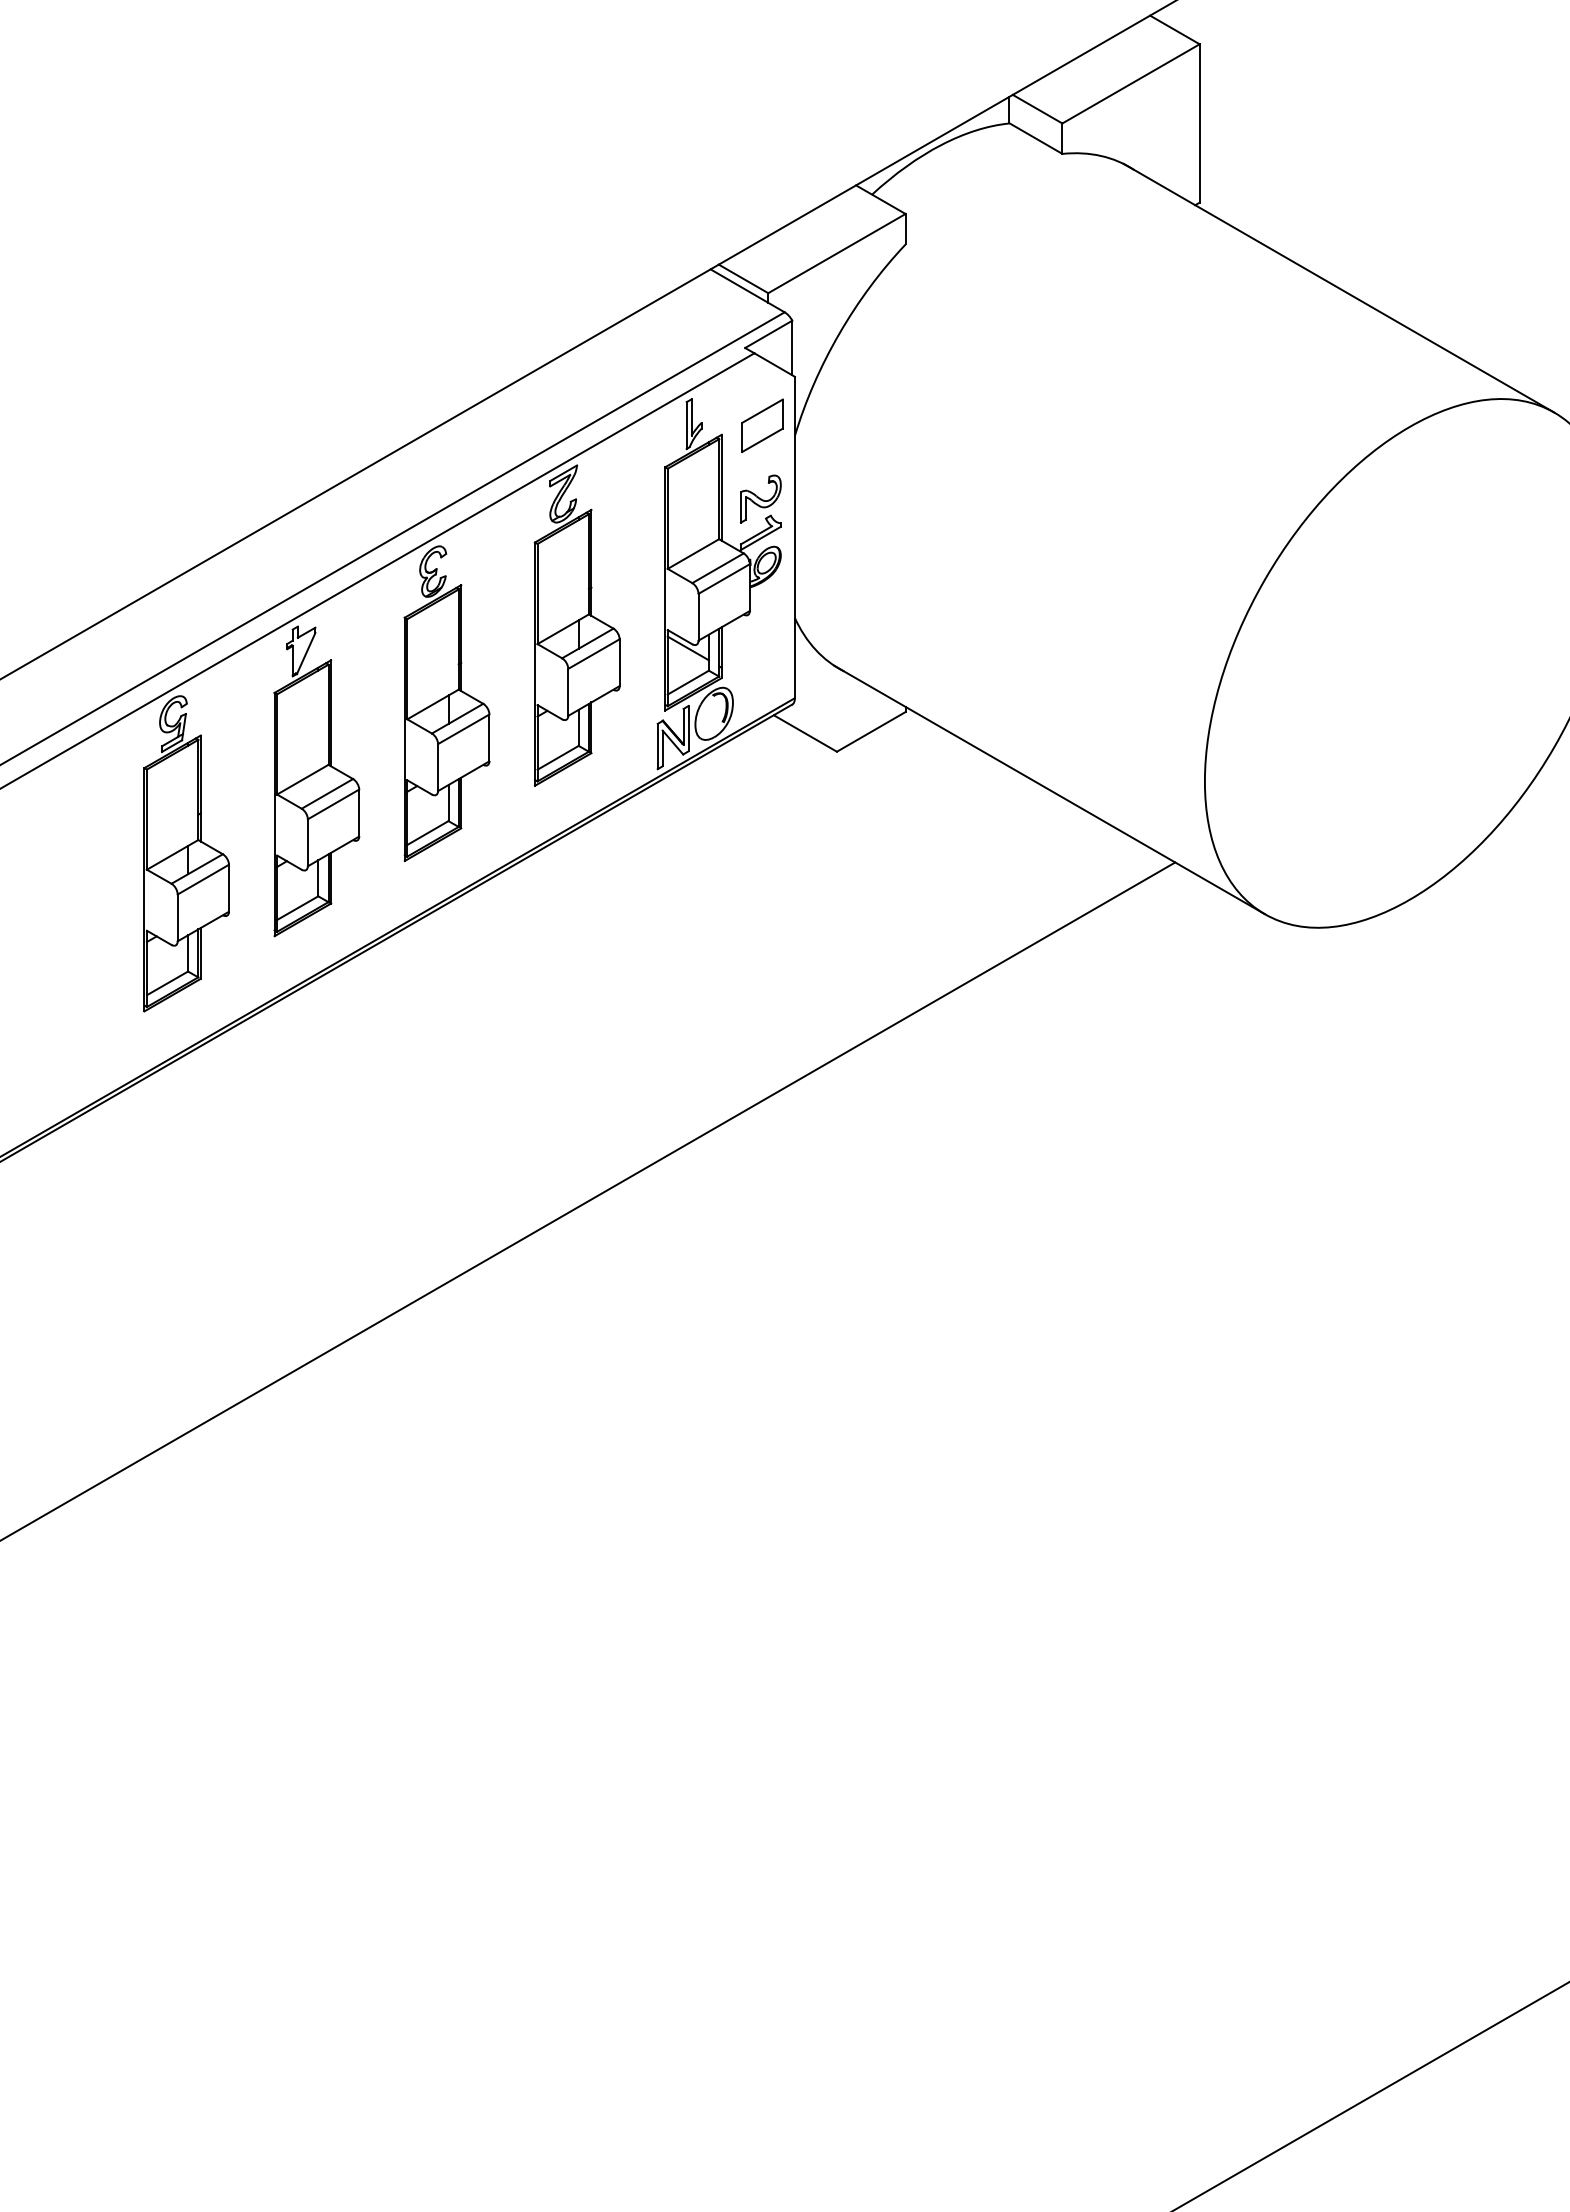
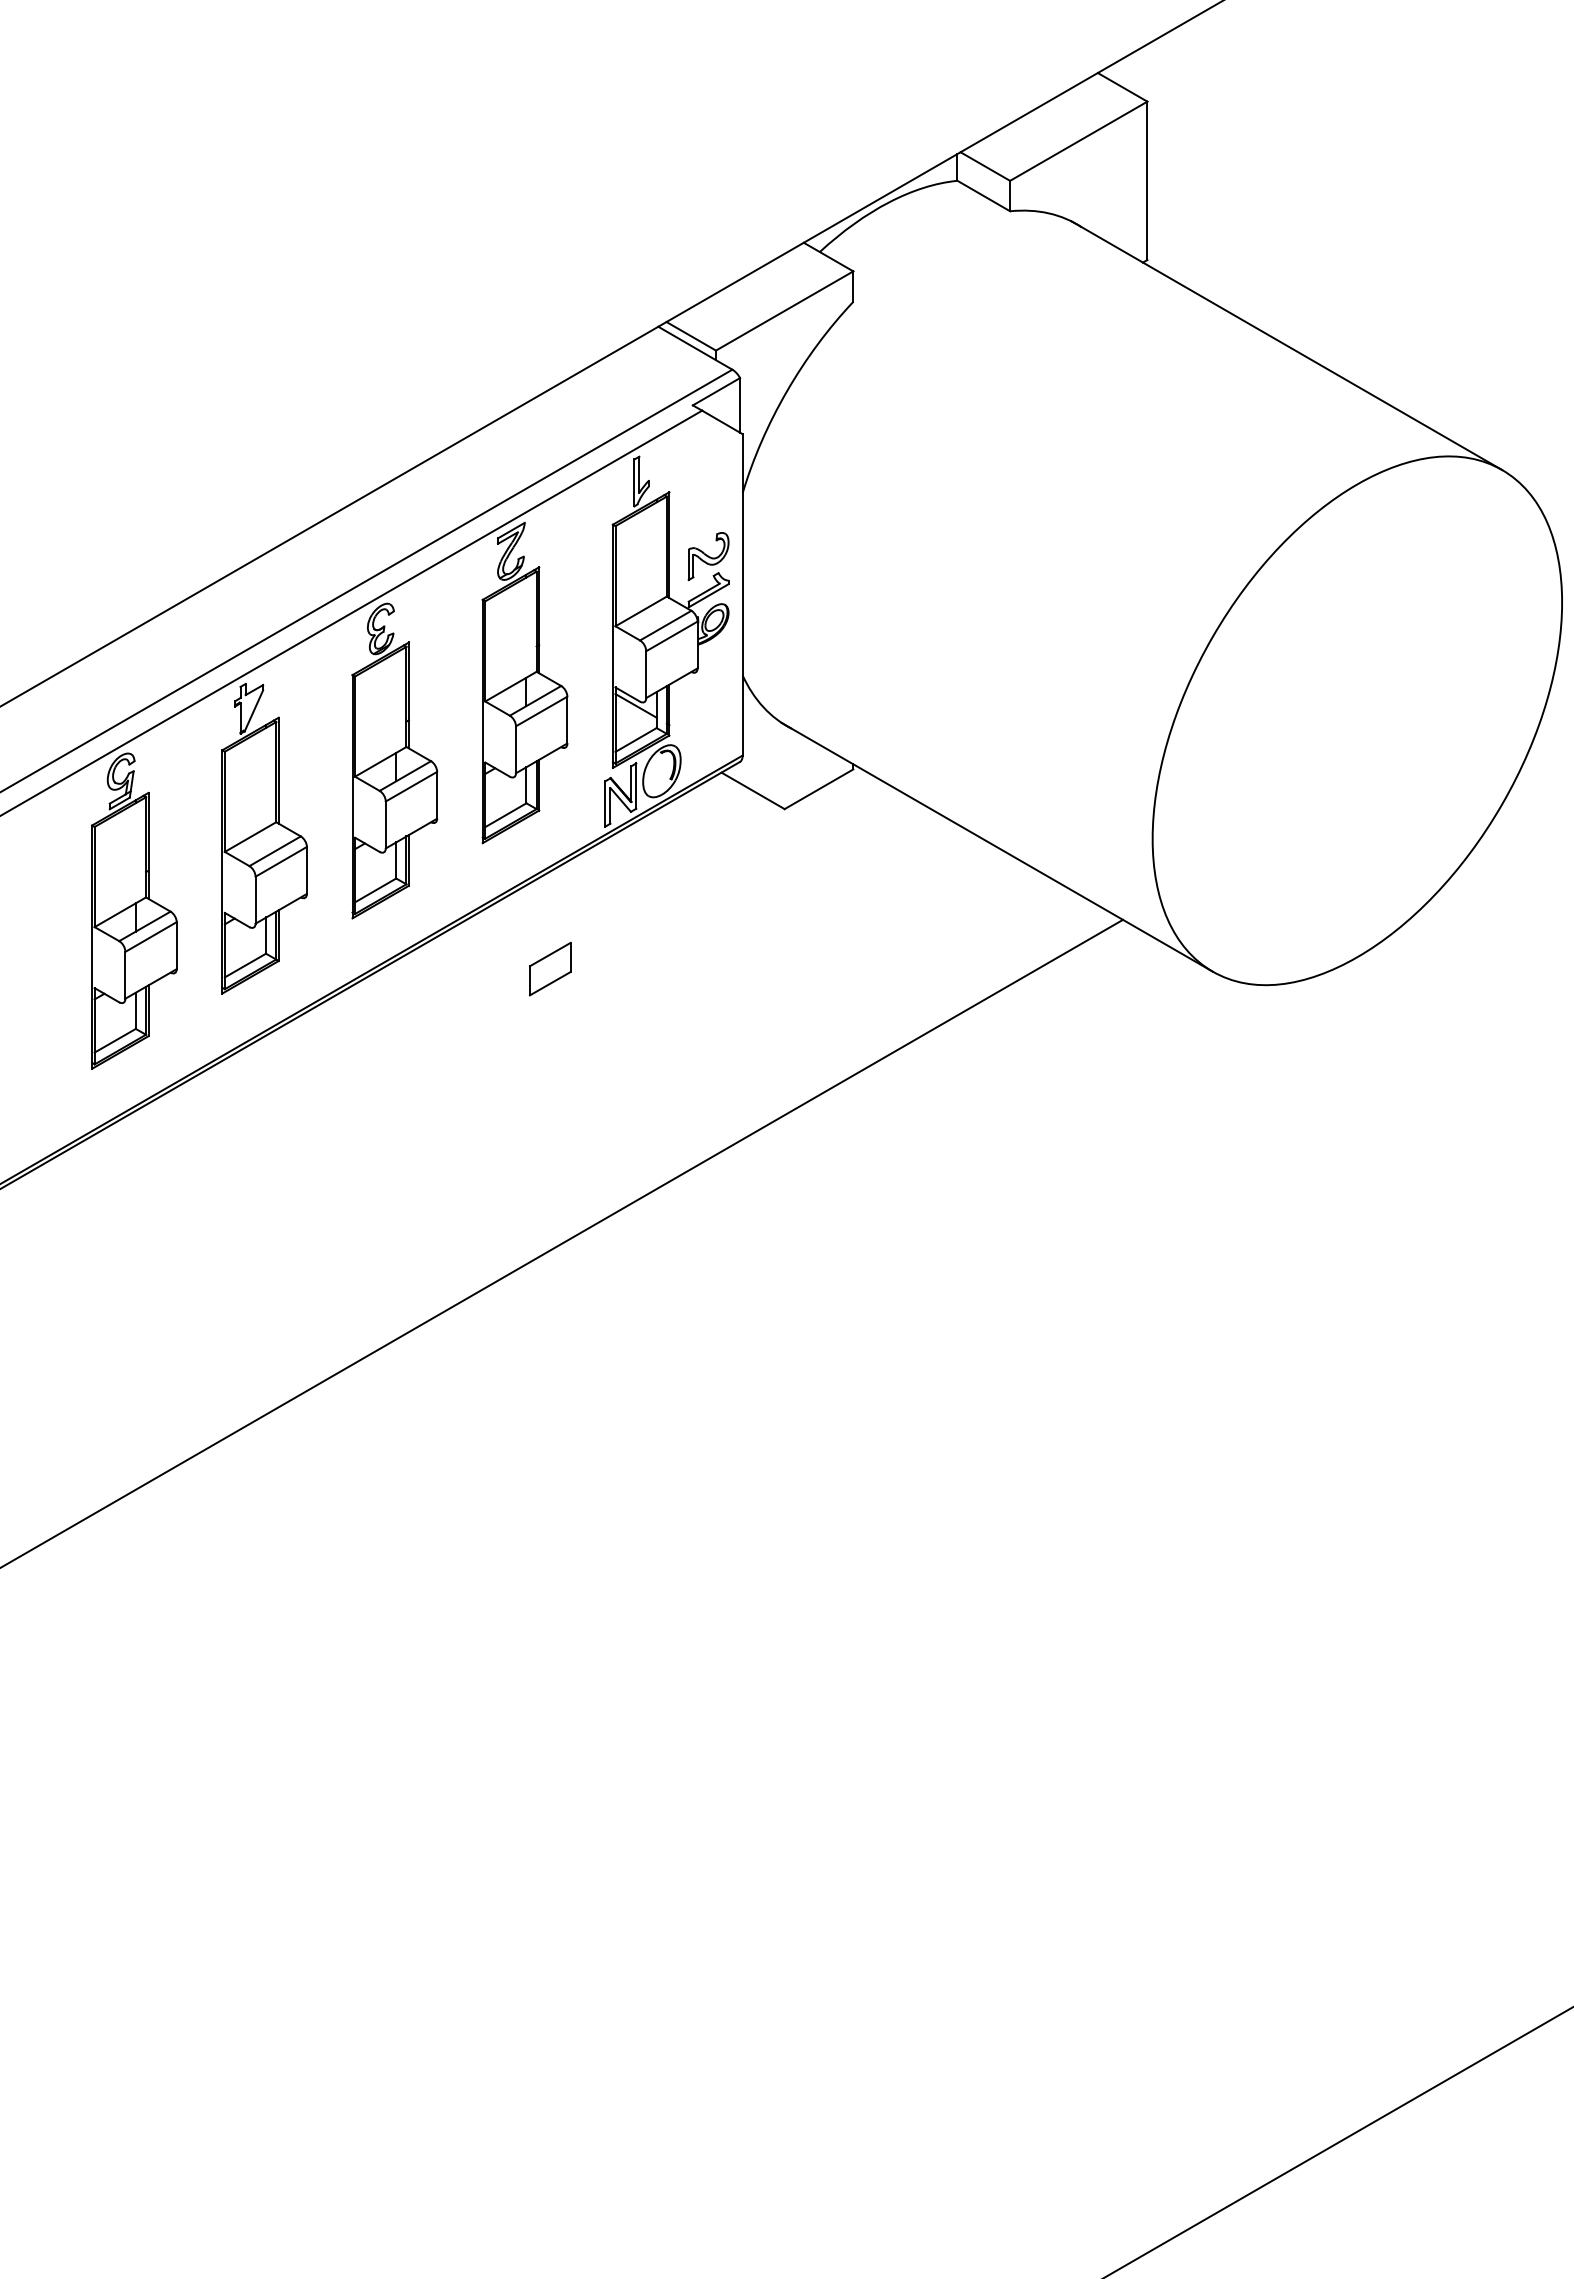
part: (762, 425) -> (550, 968), moved

